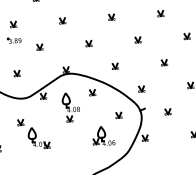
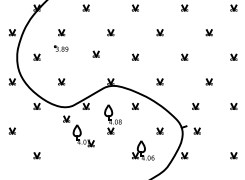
part: (39, 46) -> (95, 53), moved
part: (141, 88) -> (195, 105), moved
part: (167, 111) -> (196, 130), moved
part: (33, 134) -> (78, 131), moved

